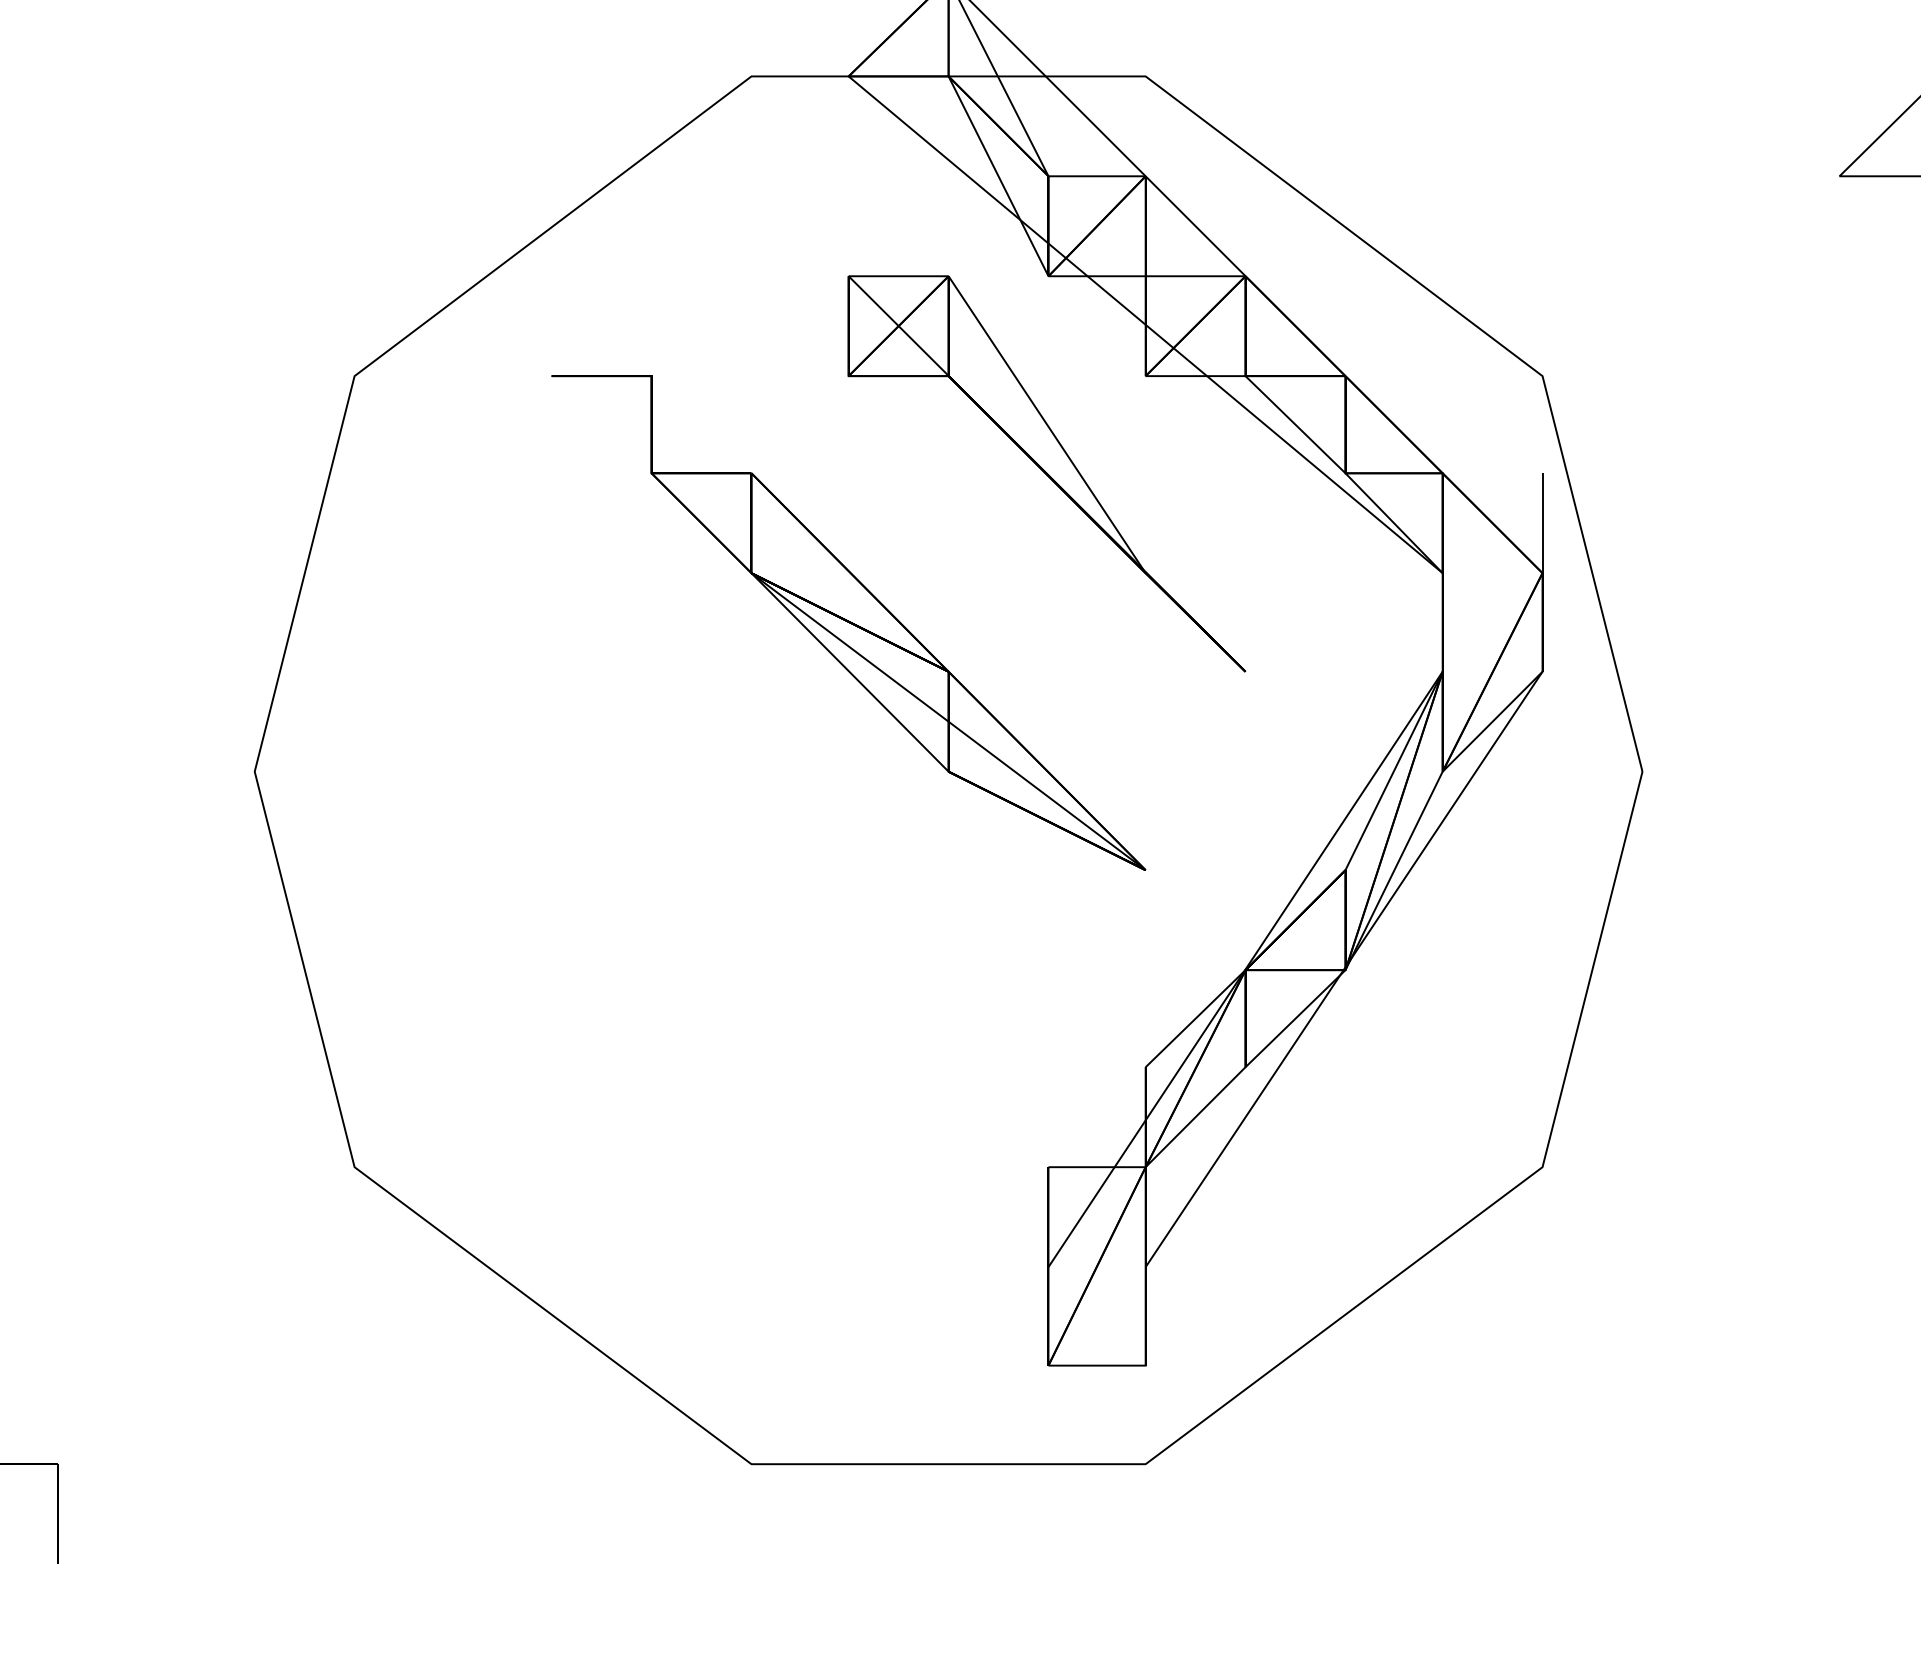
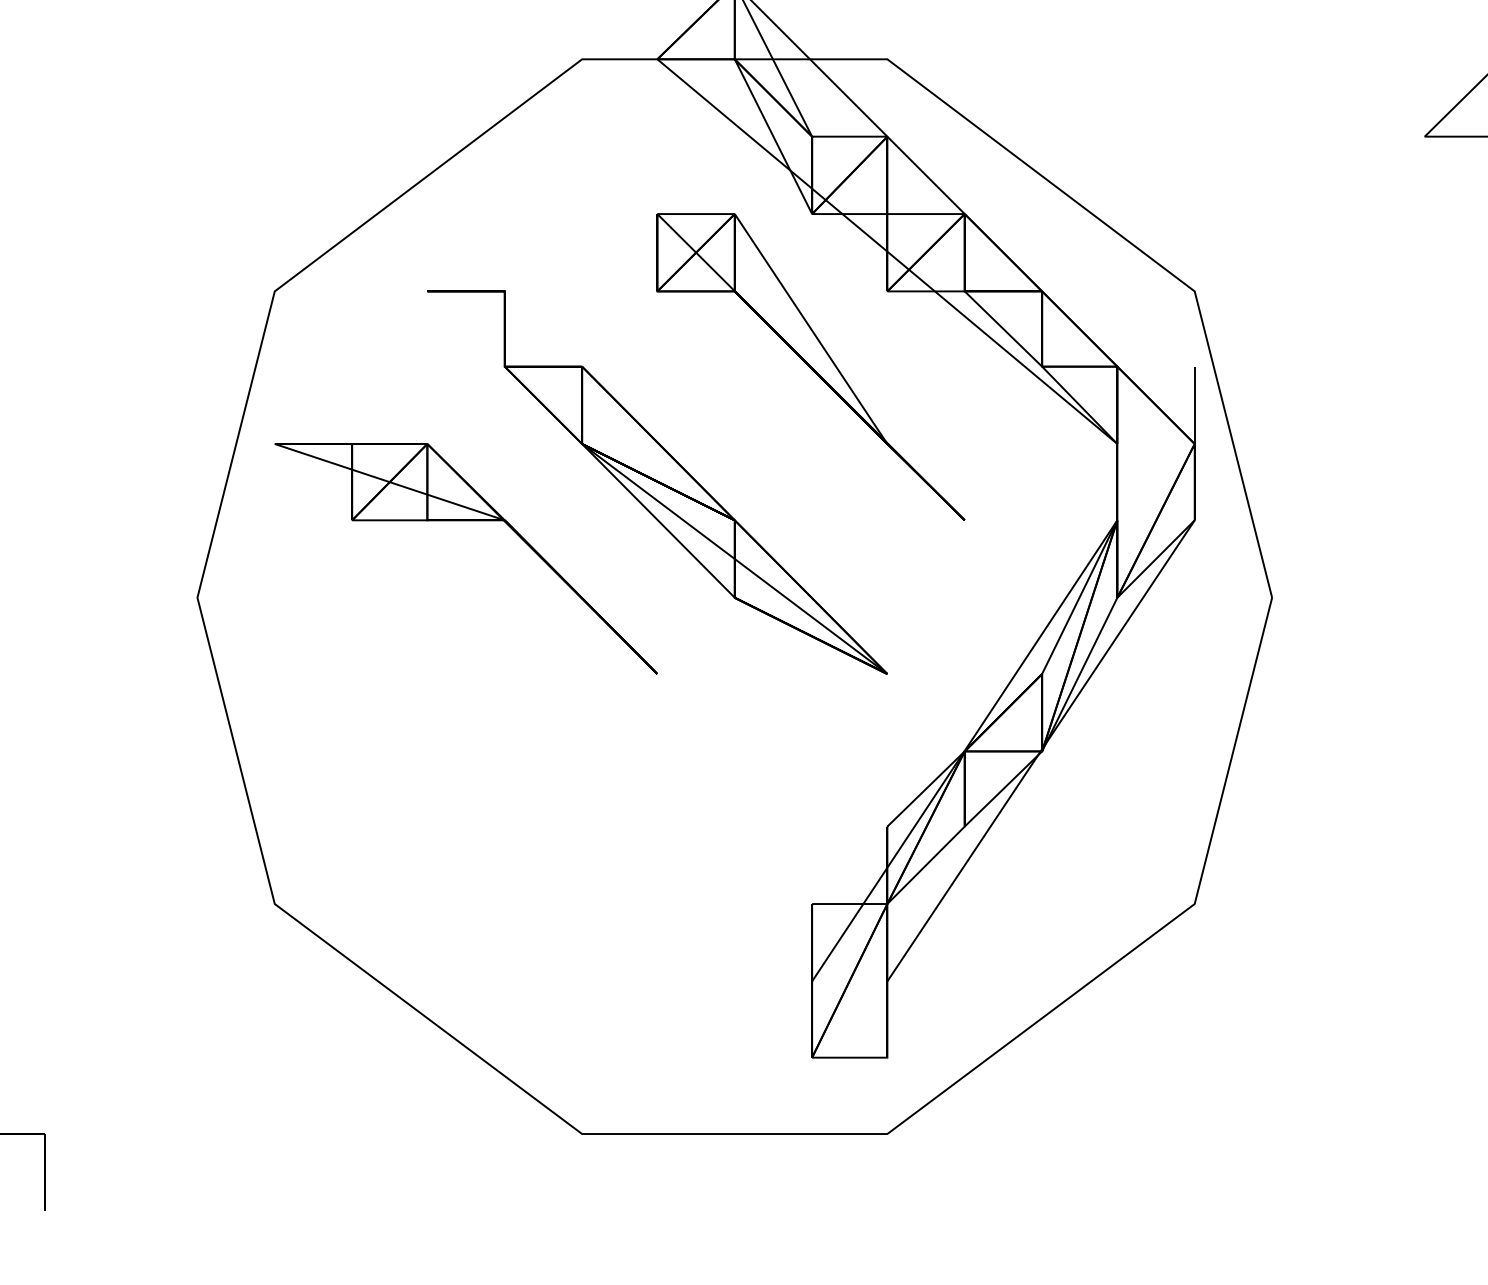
part: (601, 672) -> (465, 520), added

